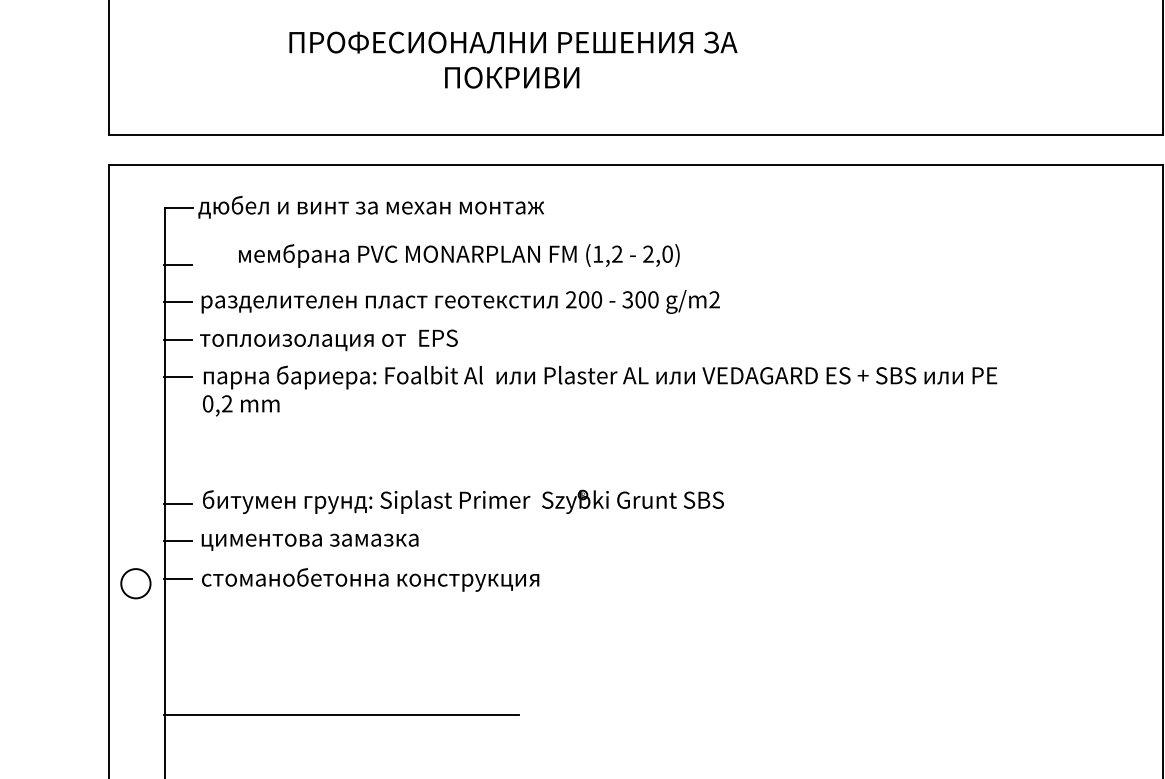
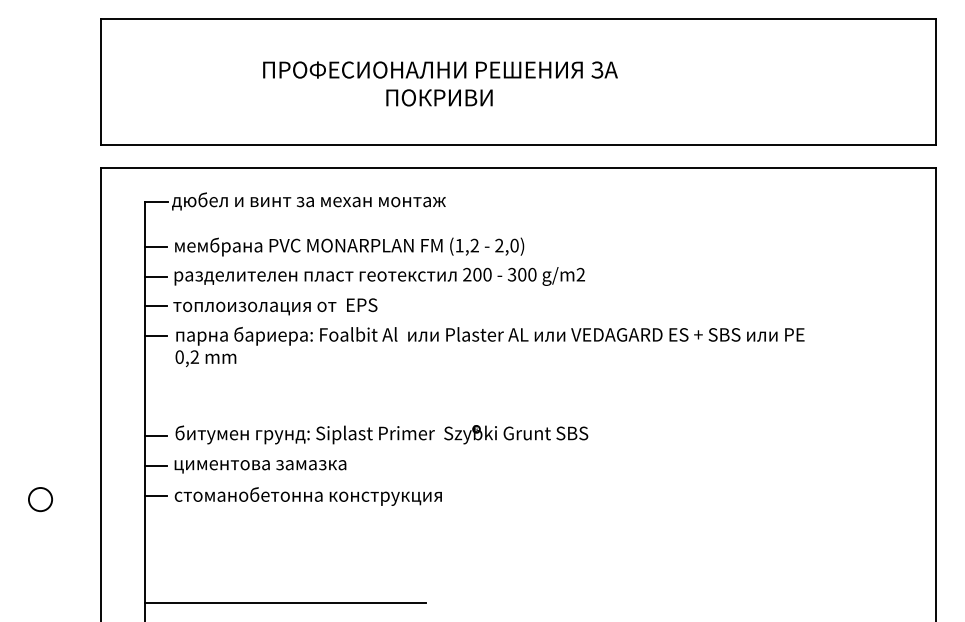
text: (513, 59) -> (440, 83), moved
text: (459, 255) -> (349, 246), moved
circle: (135, 583) -> (40, 499), moved

